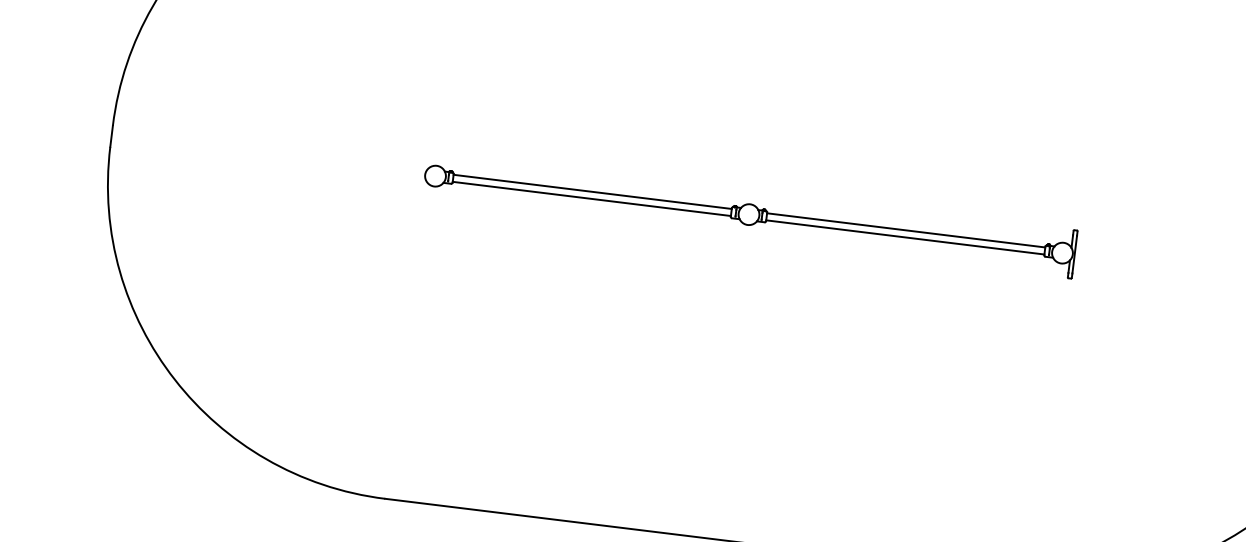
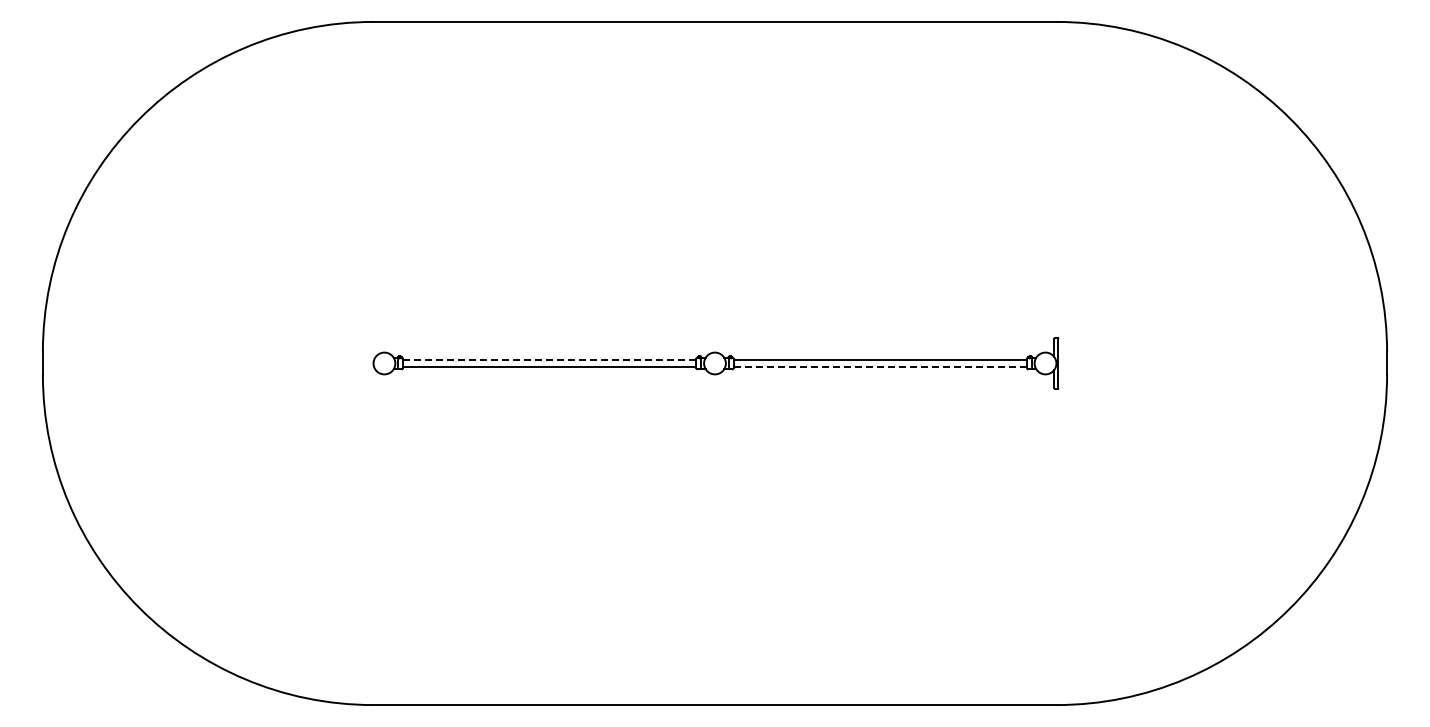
line: (592, 191) -> (549, 359), solid -> dashed
line: (905, 237) -> (880, 367), solid -> dashed

